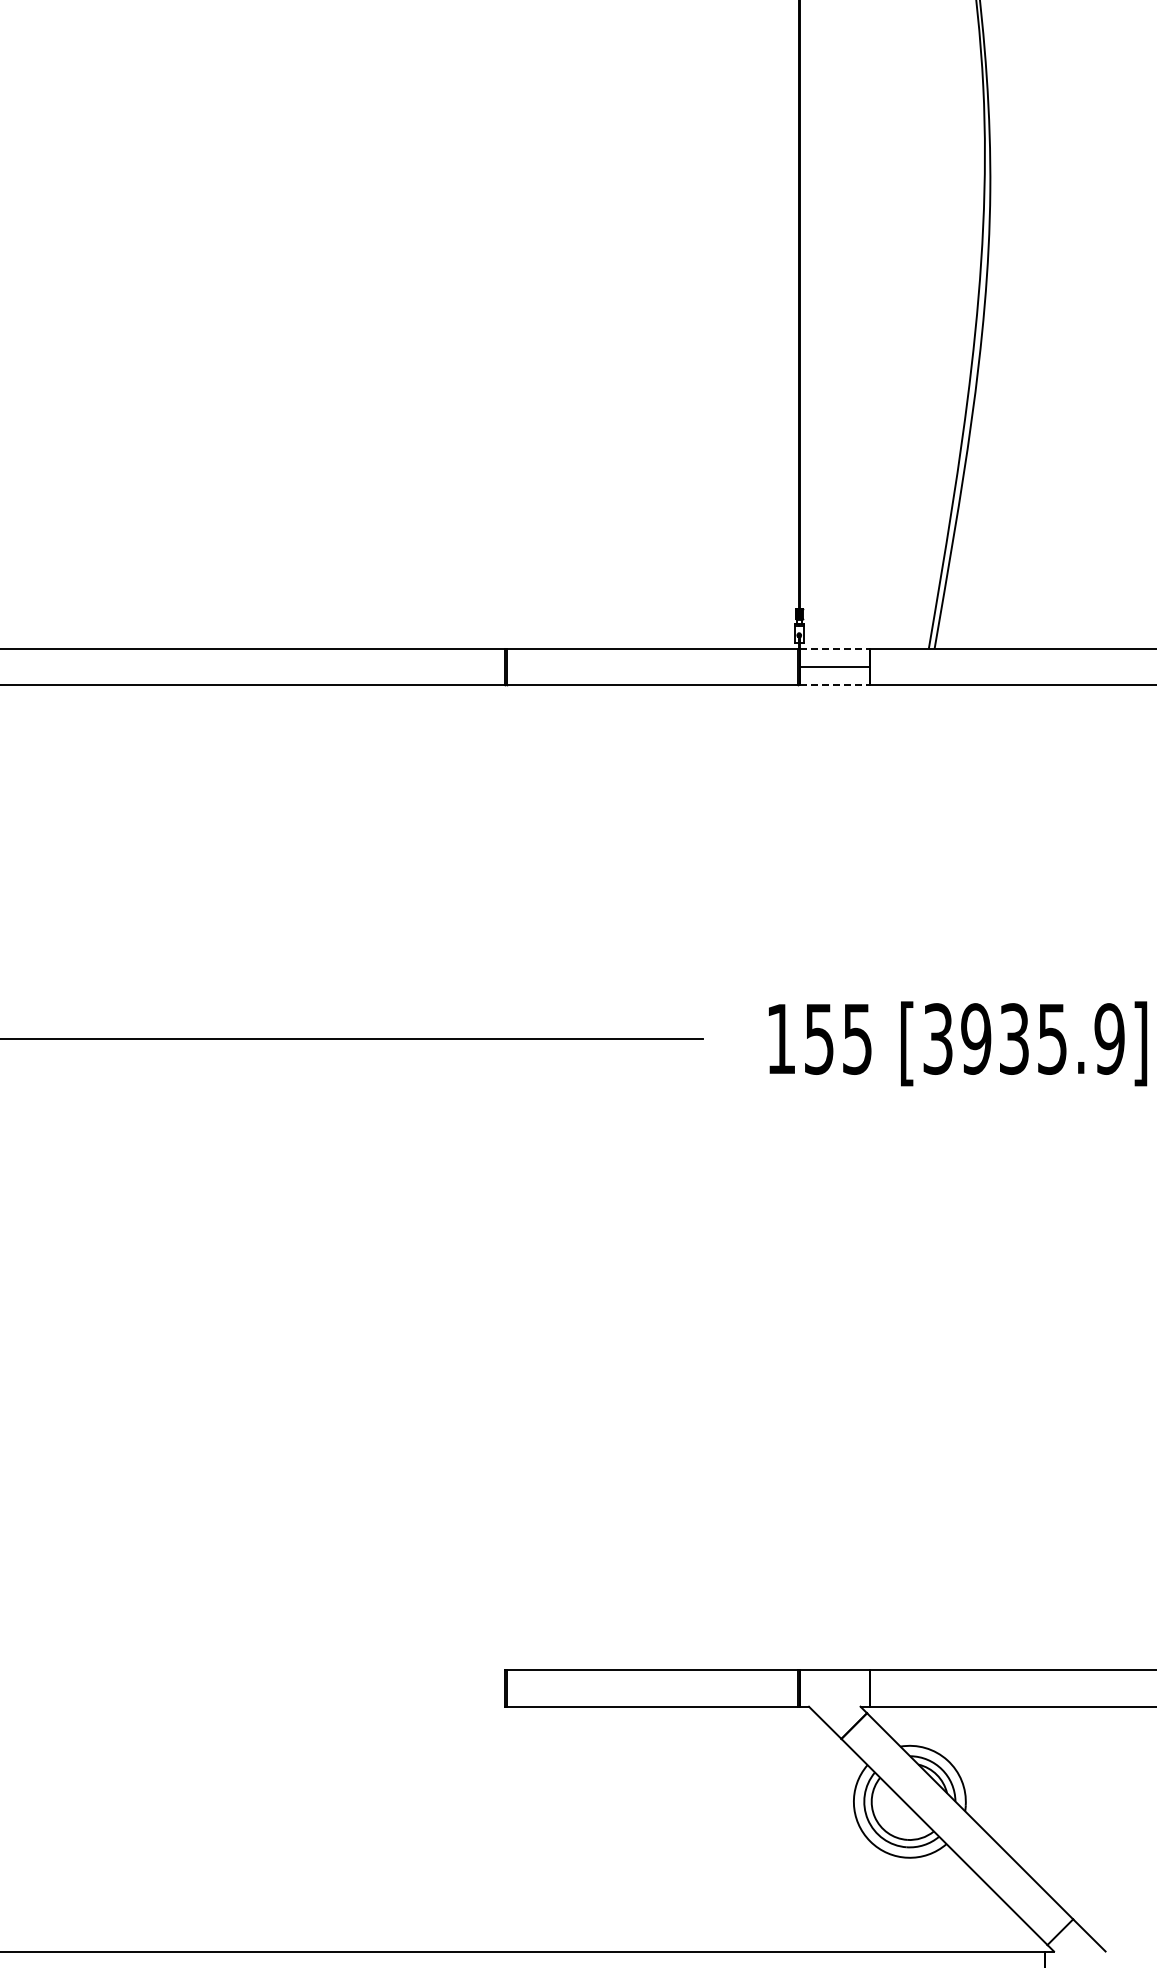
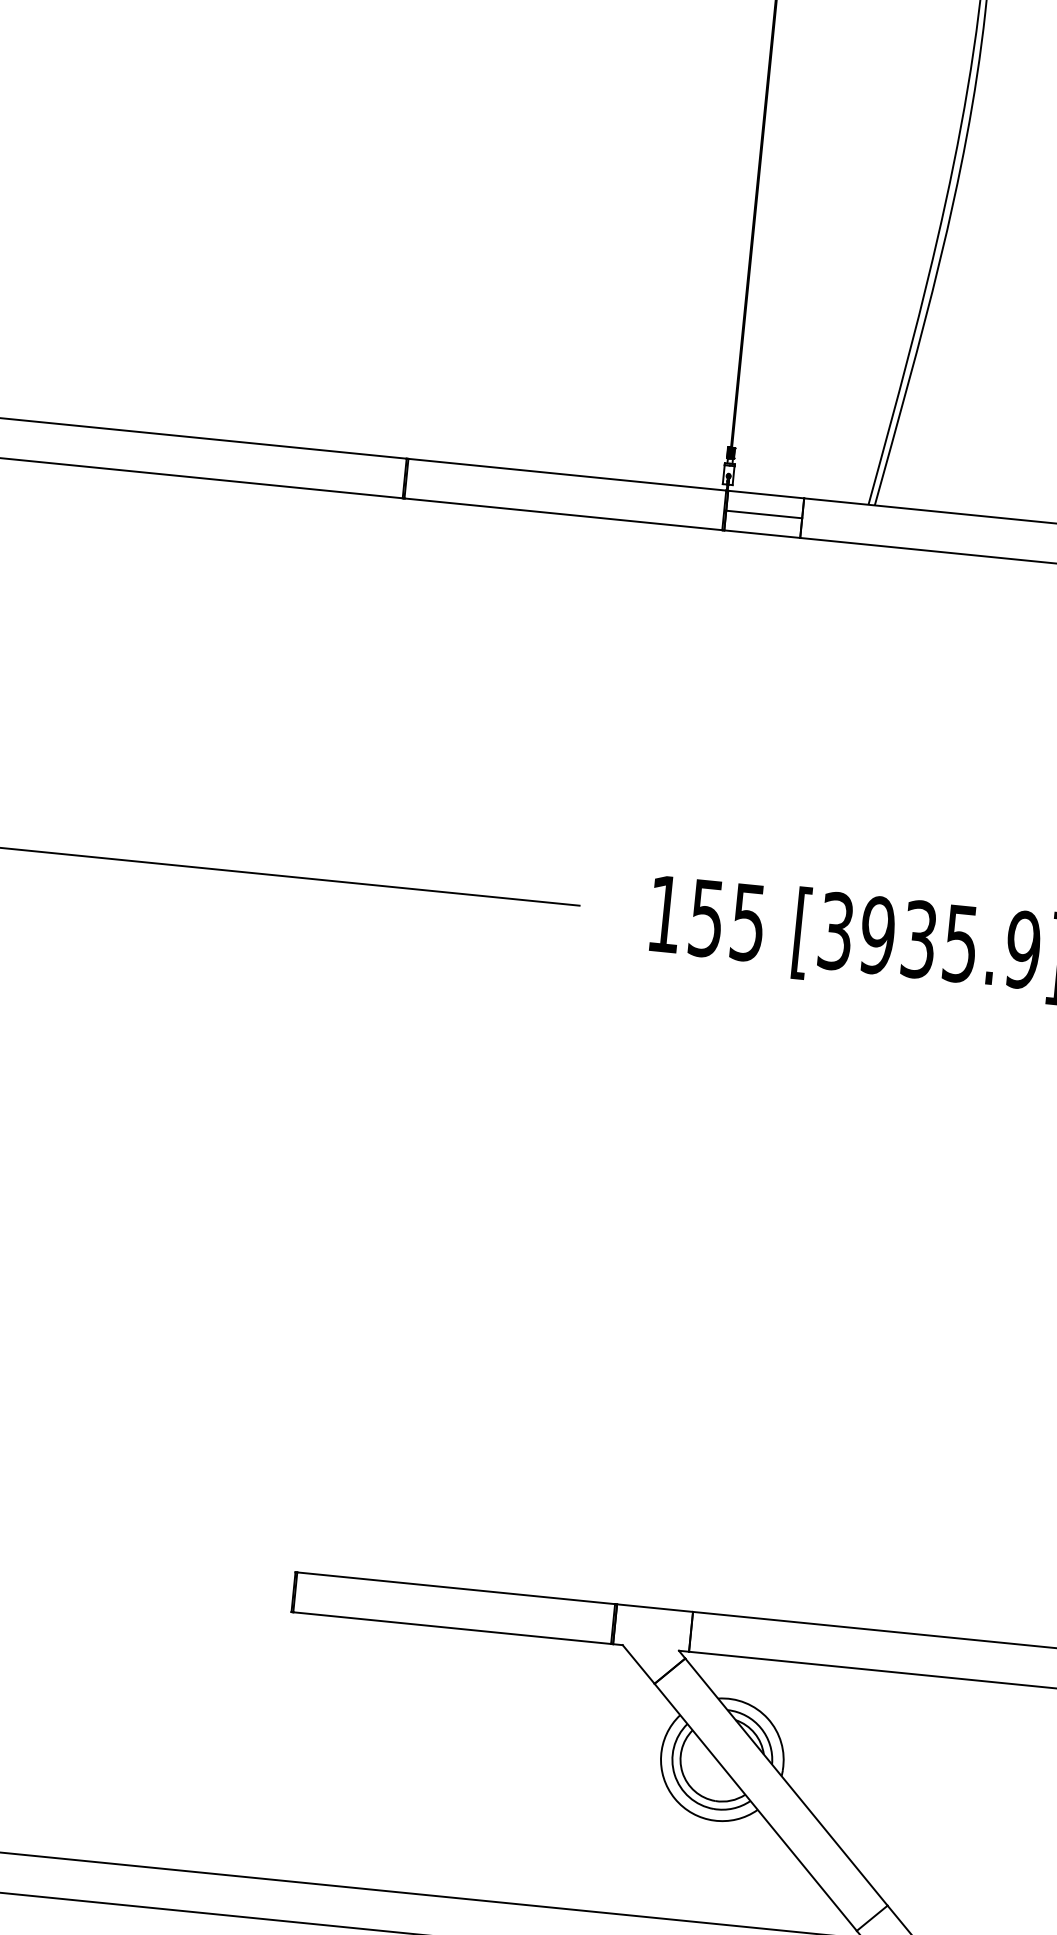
line: (835, 648) -> (766, 494), dashed -> solid
line: (835, 685) -> (762, 534), dashed -> solid

